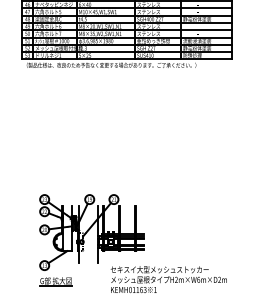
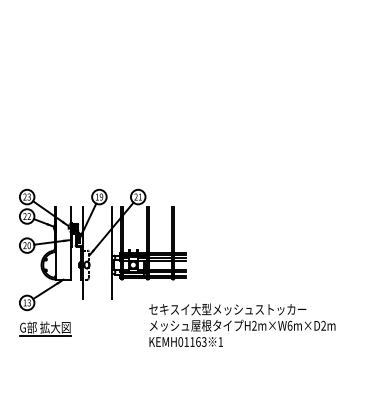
text: (168, 279) -> (241, 325), moved

